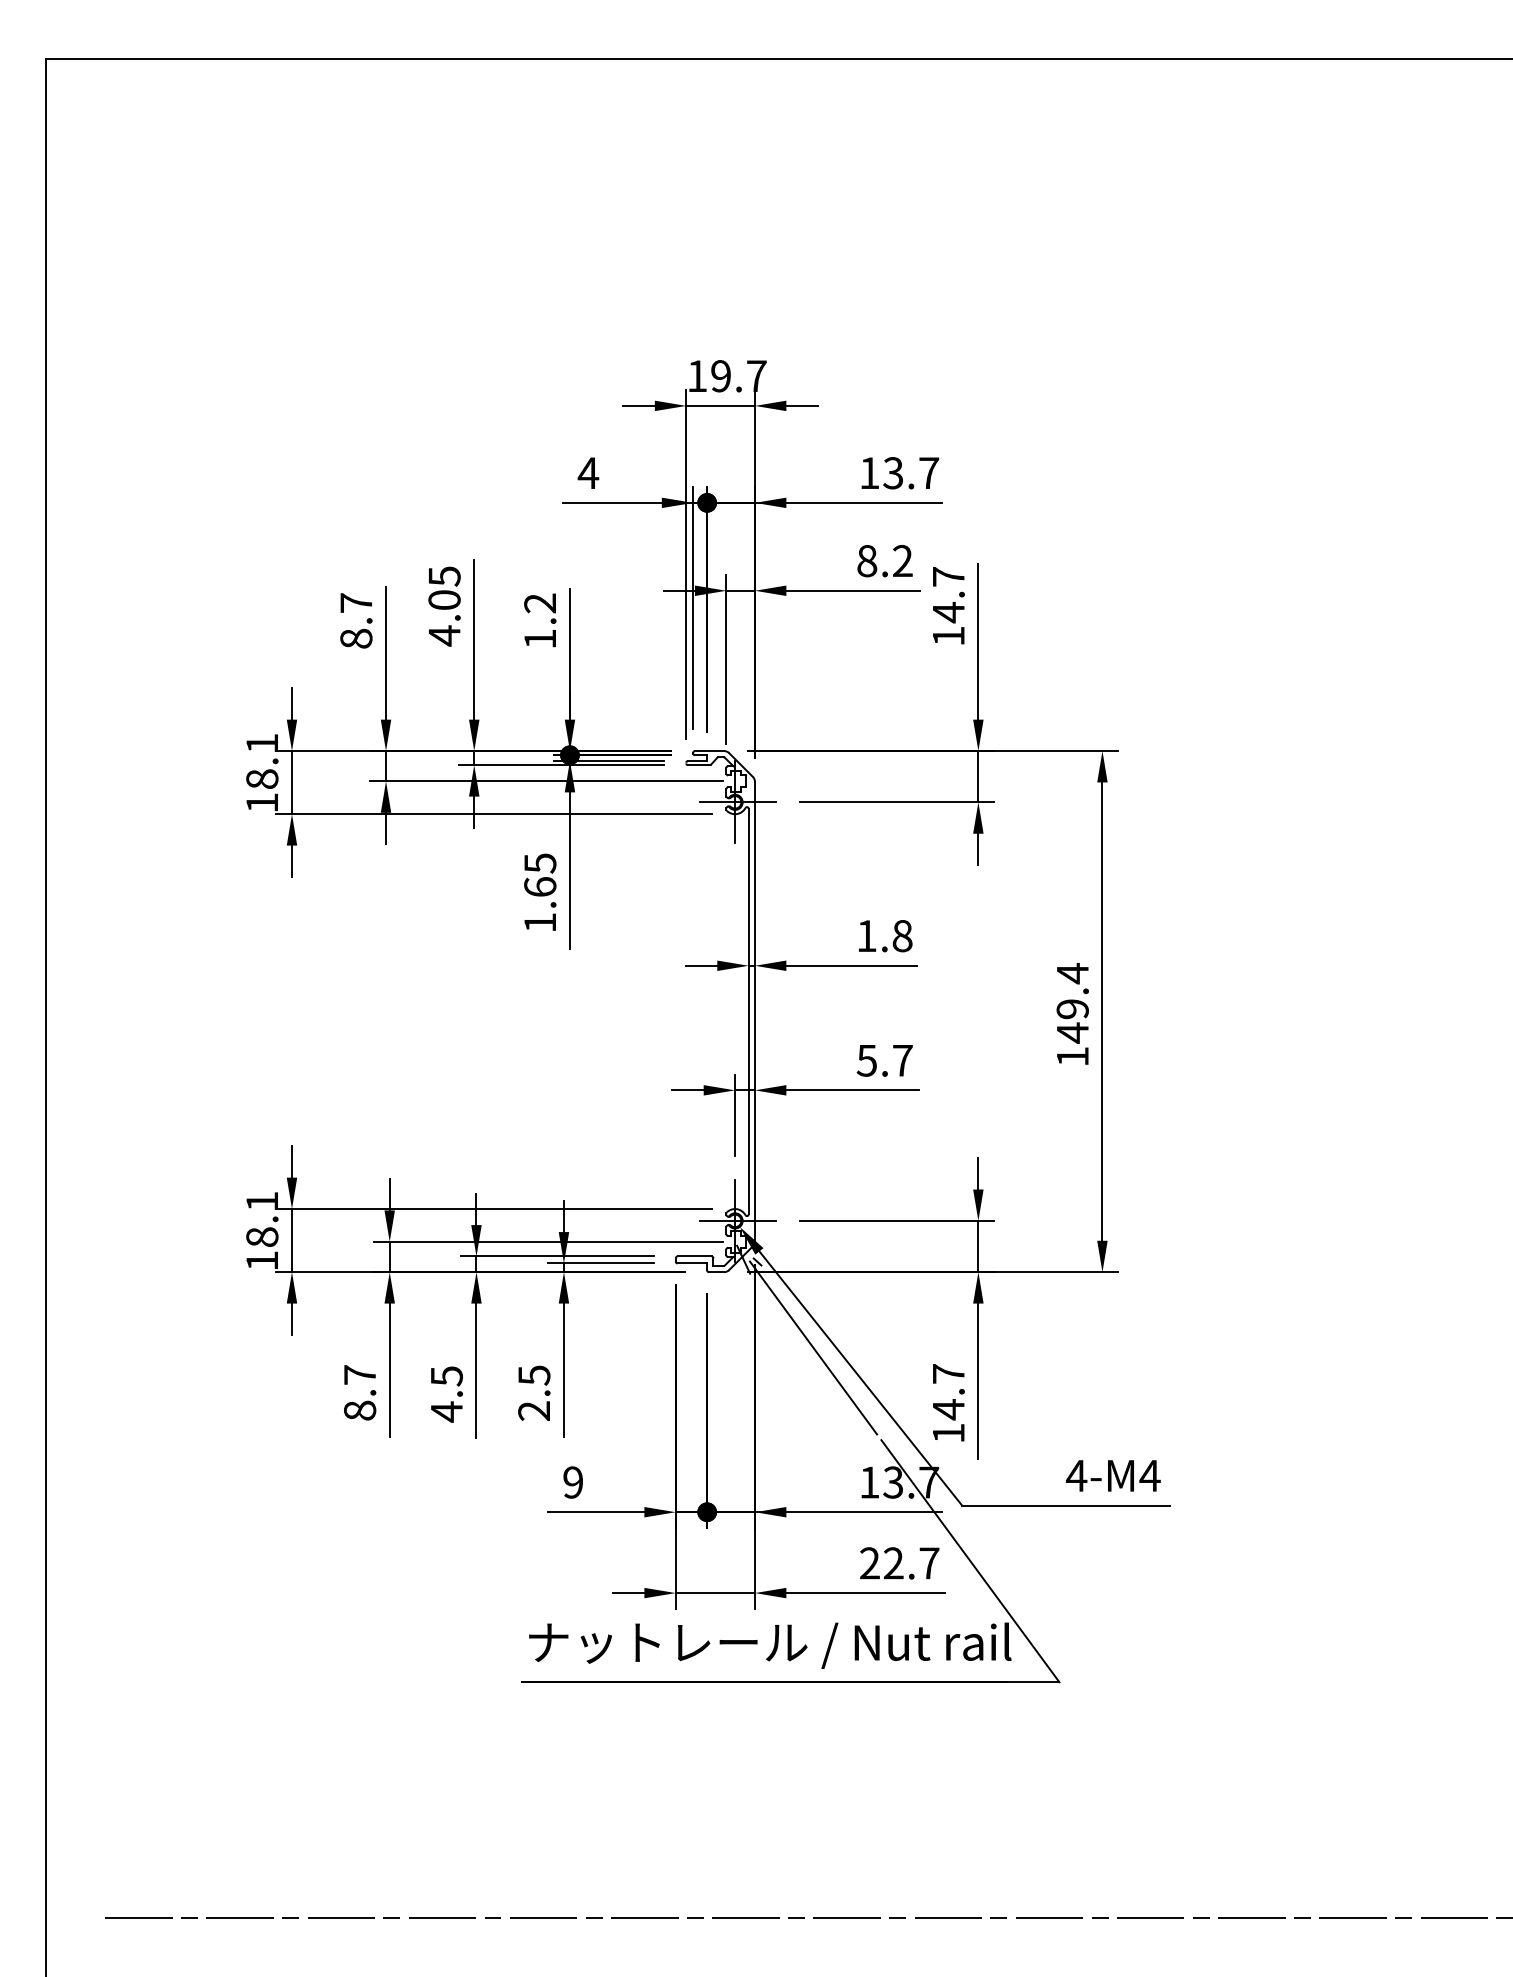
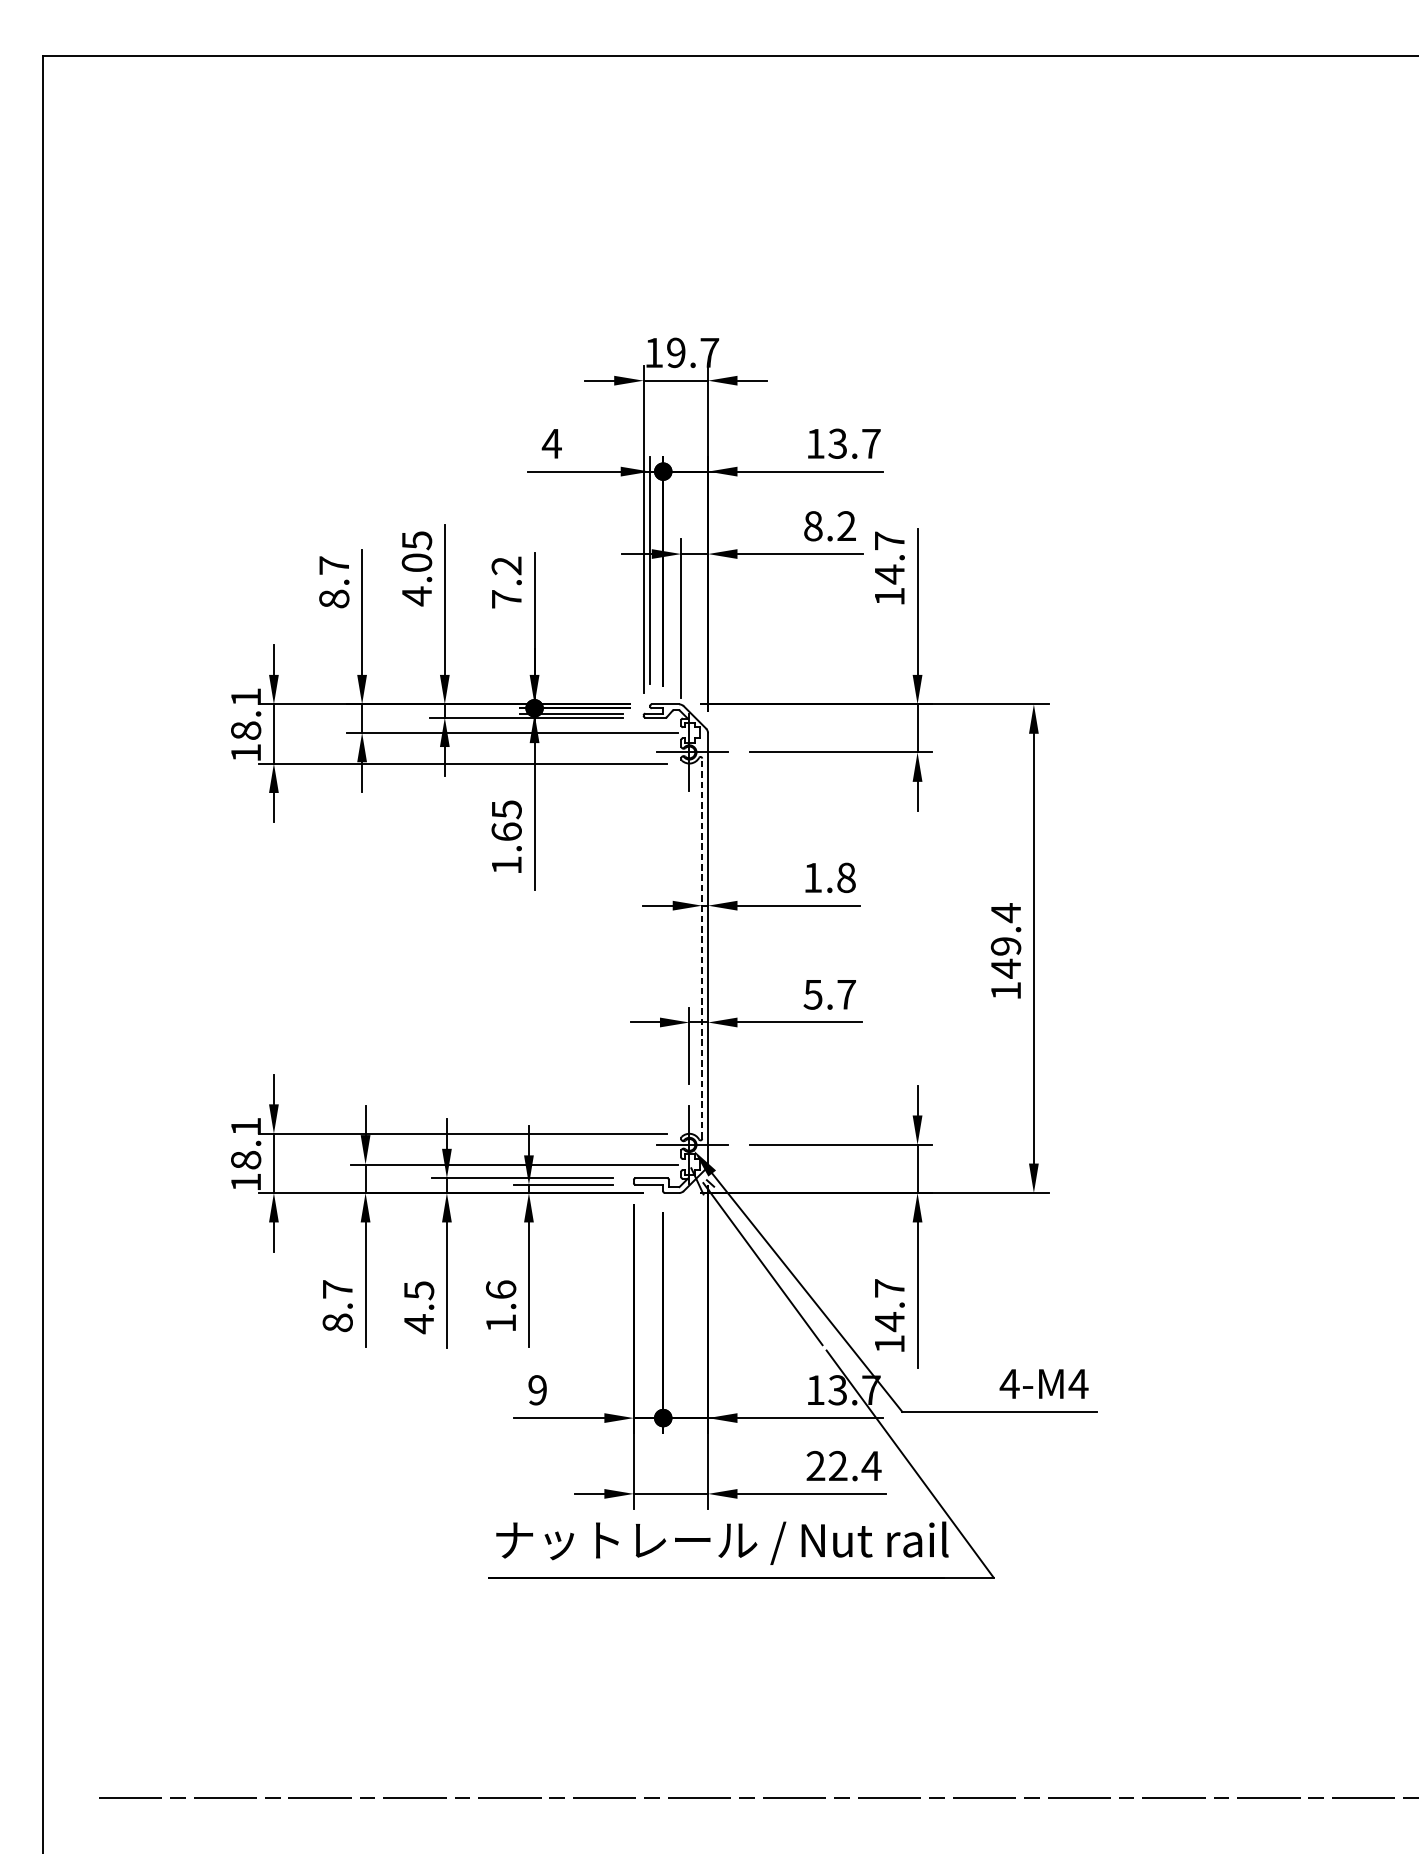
text: (539, 638) -> (506, 598), 1.2 -> 7.2
line: (748, 1011) -> (701, 948), solid -> dashed
text: (534, 1392) -> (501, 1305), 2.5 -> 1.6
text: (929, 1563) -> (871, 1466), 22.7 -> 22.4

